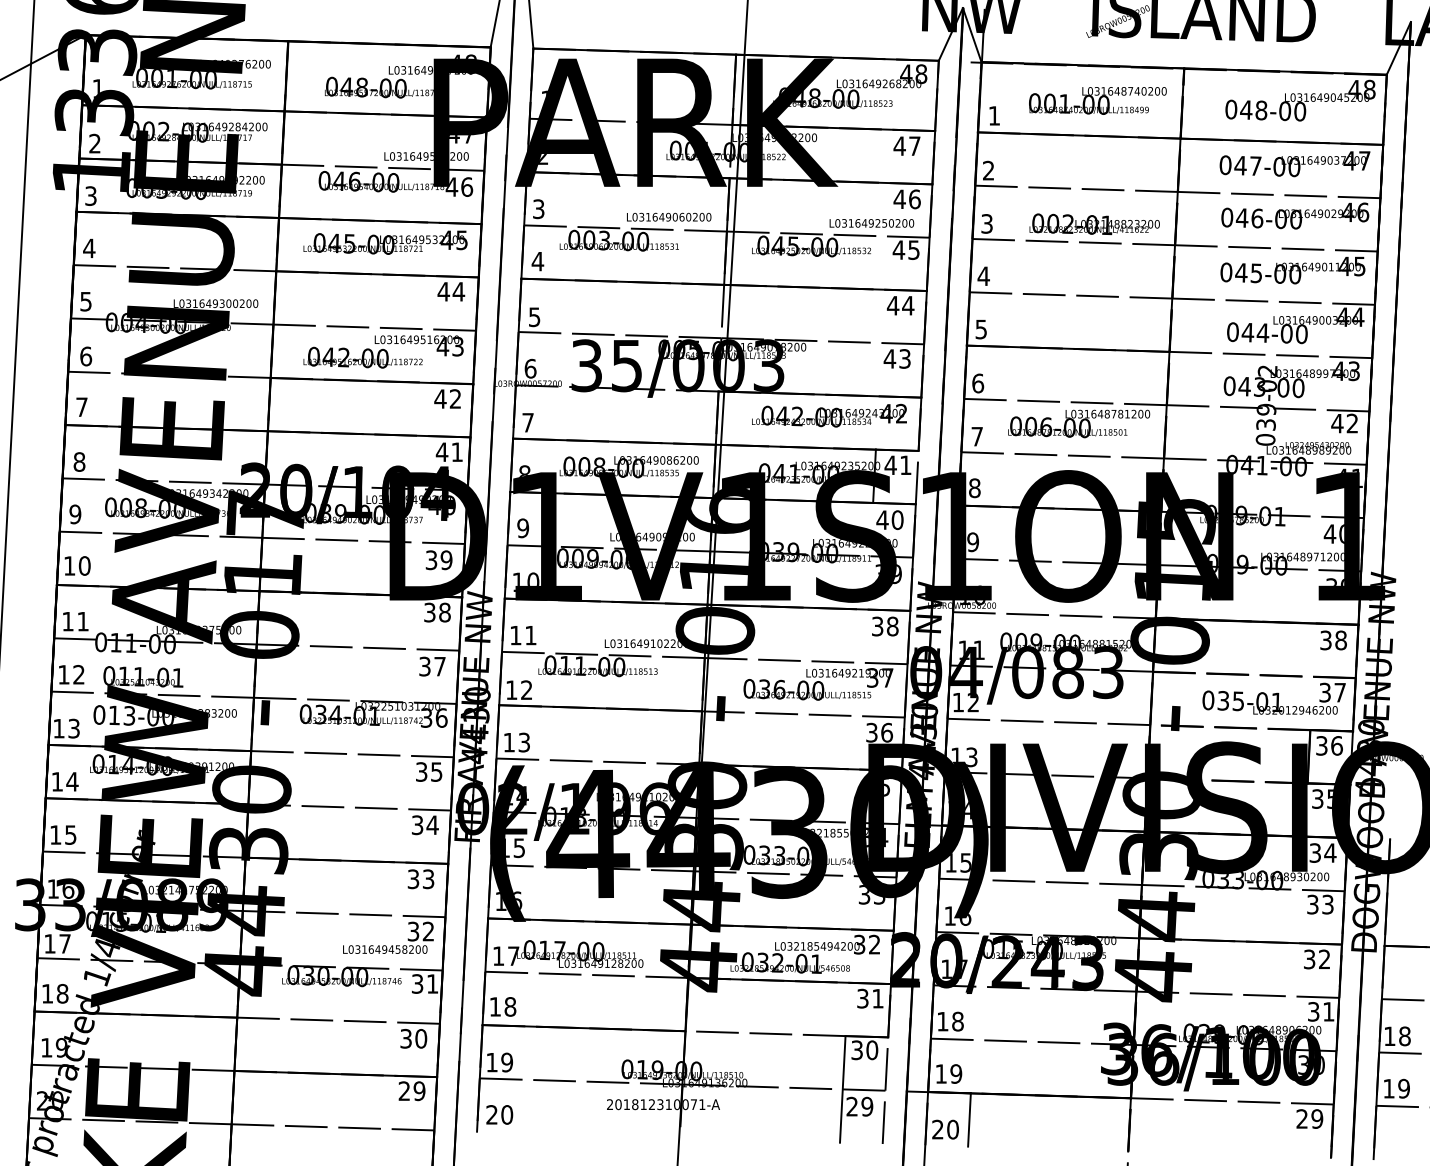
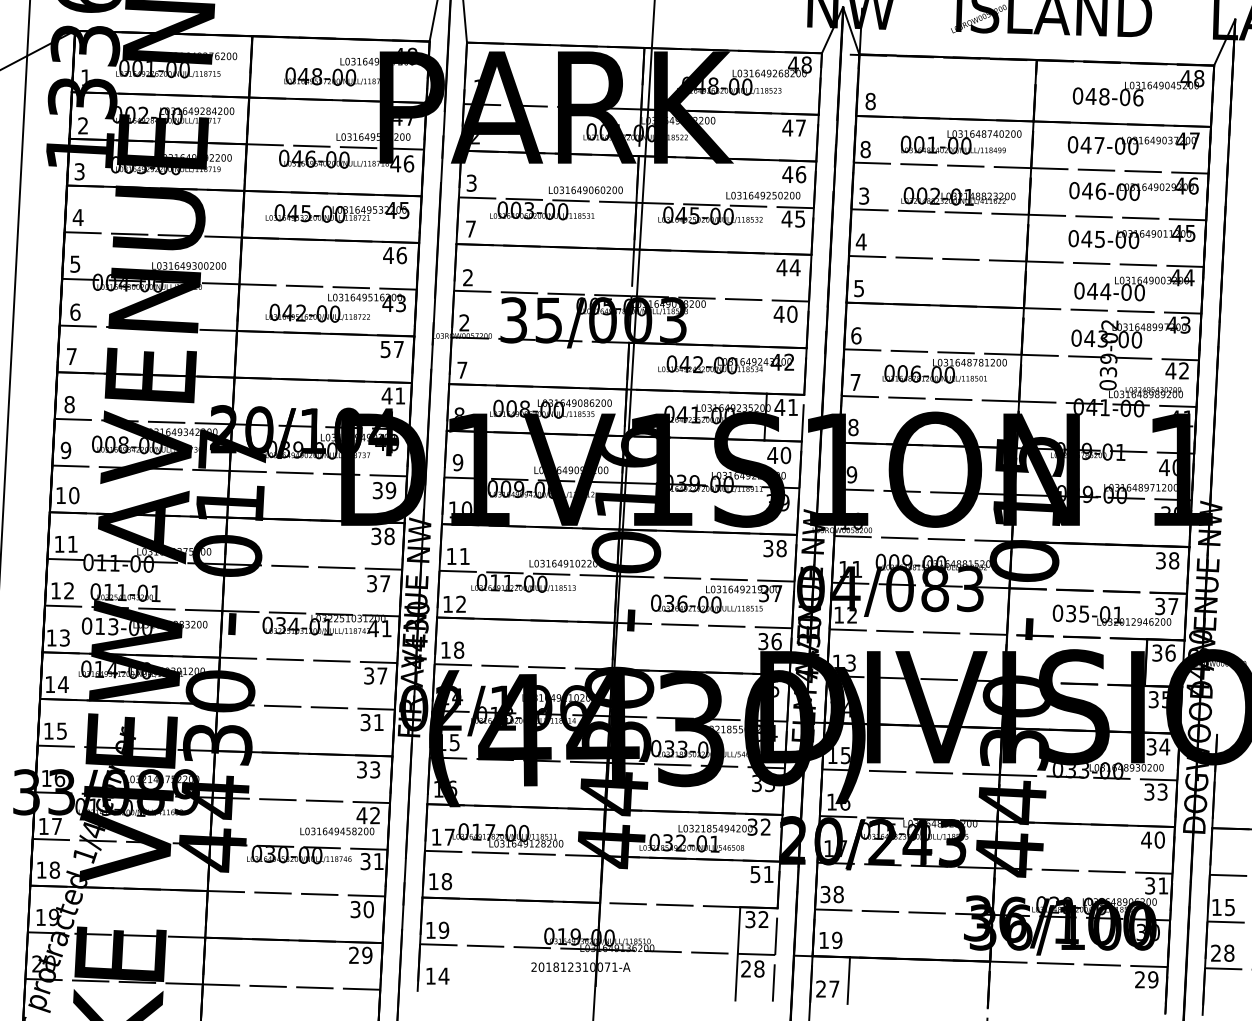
text: (1097, 100) -> (960, 142), moved
text: (1300, 111) -> (1138, 97), 048-00 -> 048-06
text: (994, 115) -> (870, 101), 1 -> 8
text: (988, 170) -> (865, 149), 2 -> 8
text: (537, 260) -> (470, 228), 4 -> 7
text: (458, 291) -> (401, 255), 44 -> 46
text: (533, 316) -> (467, 277), 5 -> 2
text: (905, 357) -> (792, 313), 43 -> 40
text: (530, 368) -> (464, 322), 6 -> 2
text: (447, 399) -> (391, 349), 42 -> 57
text: (433, 717) -> (379, 628), 36 -> 41
text: (524, 741) -> (459, 649), 13 -> 18
text: (436, 771) -> (382, 675), 35 -> 37
text: (432, 825) -> (378, 722), 34 -> 31
text: (412, 931) -> (361, 815), 32 -> 42
text: (1316, 958) -> (1152, 839), 32 -> 40
text: (862, 997) -> (755, 873), 31 -> 51
text: (942, 1021) -> (825, 894), 18 -> 38
text: (1405, 1036) -> (1230, 907), 18 -> 15
text: (872, 1050) -> (763, 919), 30 -> 32
text: (1396, 1087) -> (1222, 952), 19 -> 28
text: (867, 1106) -> (759, 968), 29 -> 28
text: (499, 1114) -> (437, 975), 20 -> 14
text: (953, 1128) -> (834, 988), 20 -> 27

